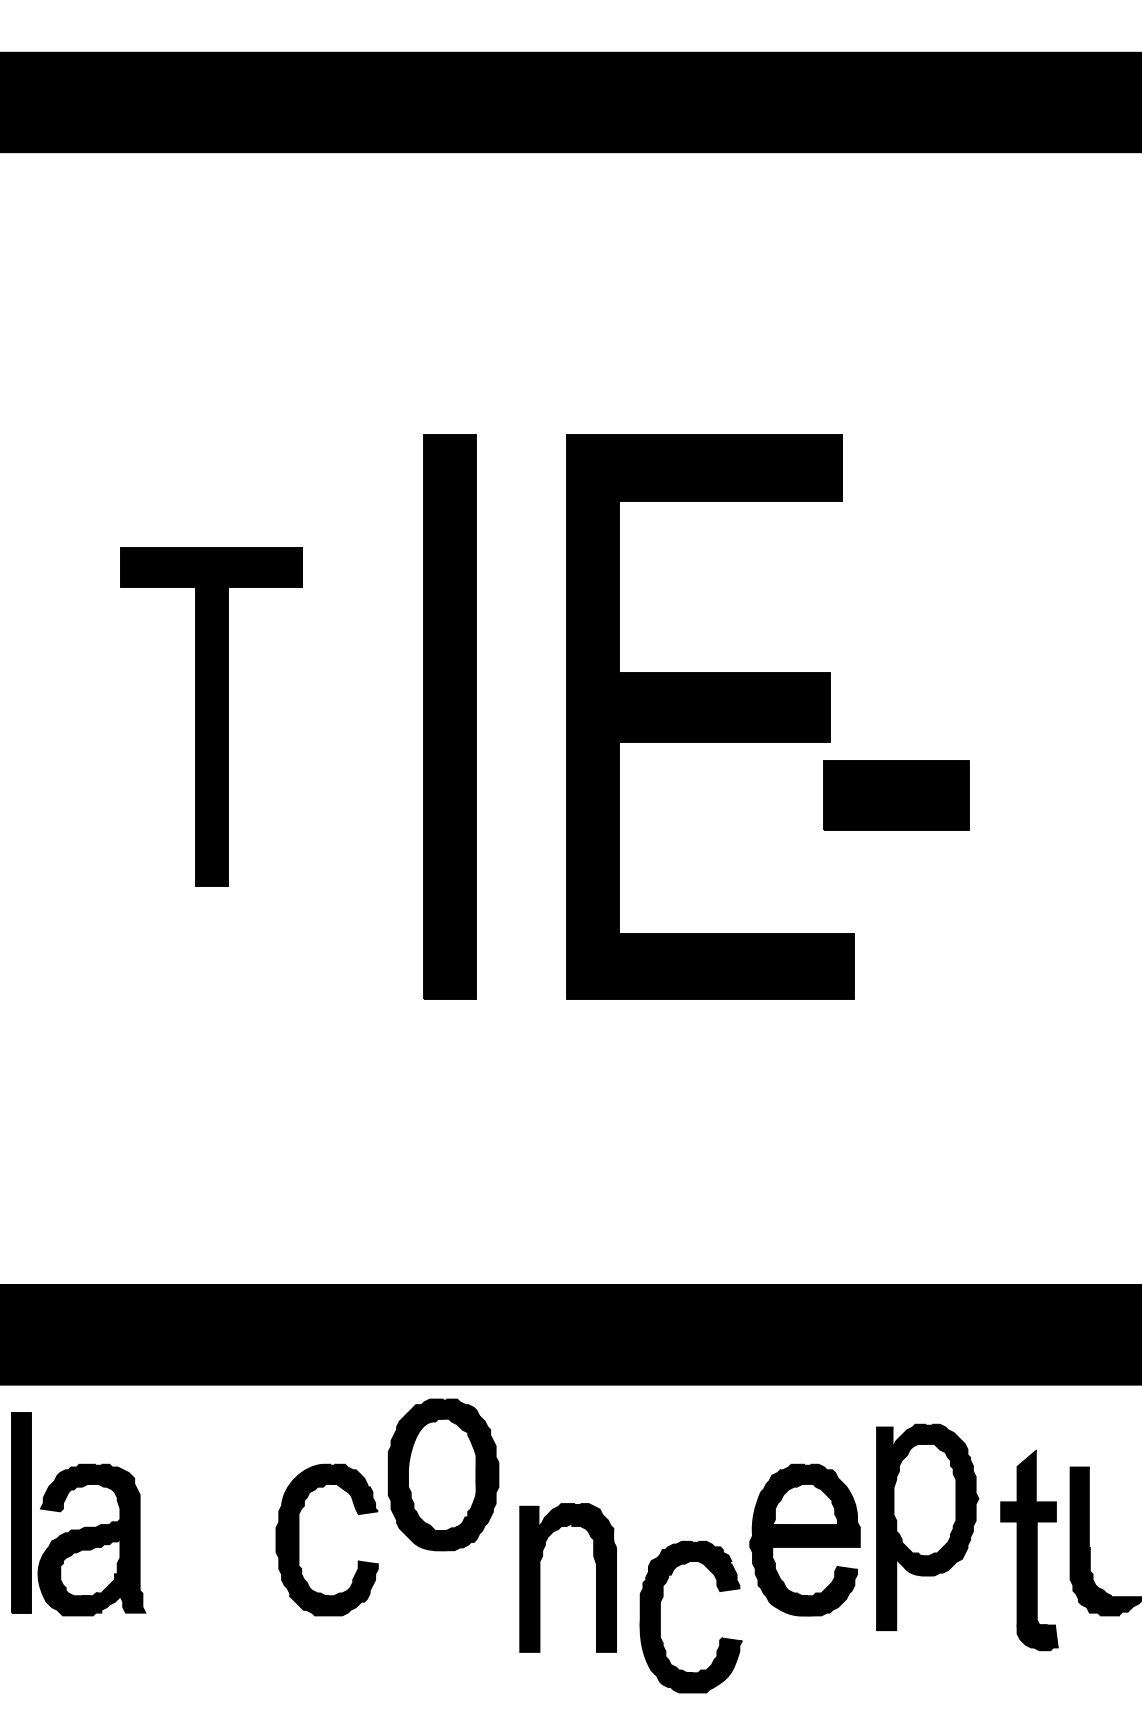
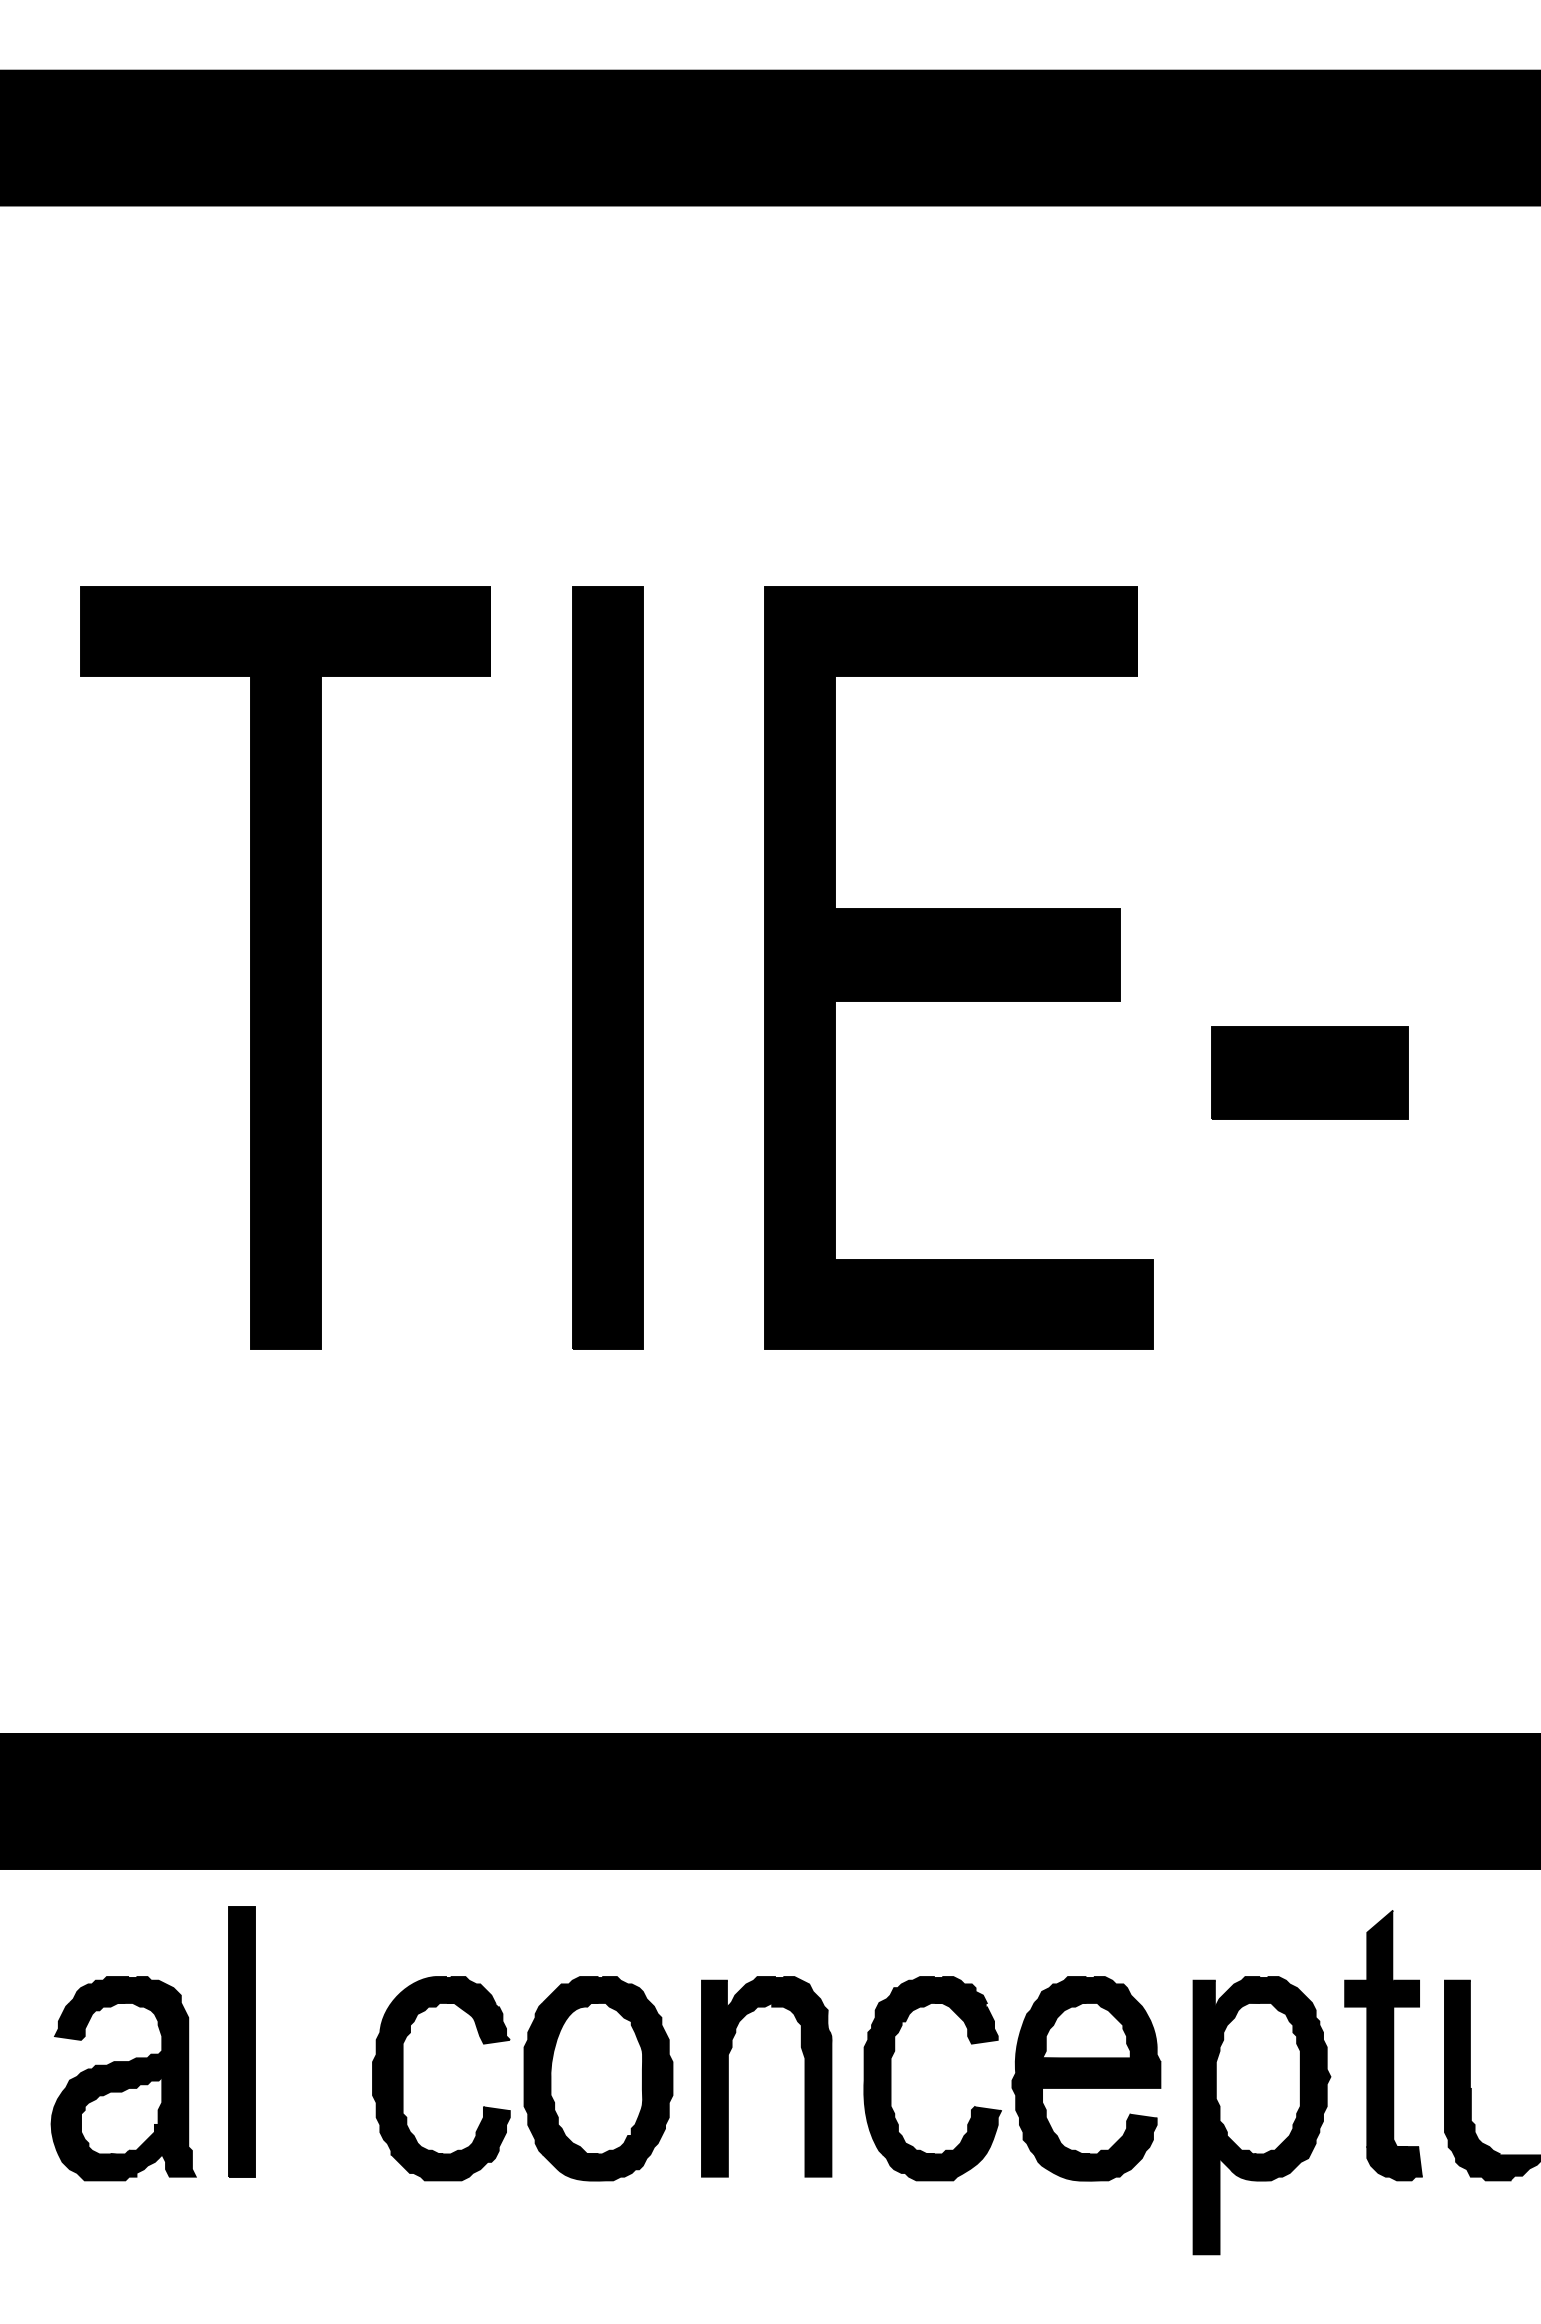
part: (211, 716) -> (285, 967), size x1.67
part: (896, 794) -> (1309, 1072), moved
part: (443, 1474) -> (598, 2078), moved
part: (21, 1512) -> (241, 2041), moved
part: (927, 1527) -> (1261, 2115), moved
part: (1029, 1550) -> (1383, 2045), moved
part: (539, 1577) -> (728, 2076), moved
part: (660, 1616) -> (891, 2078), moved

